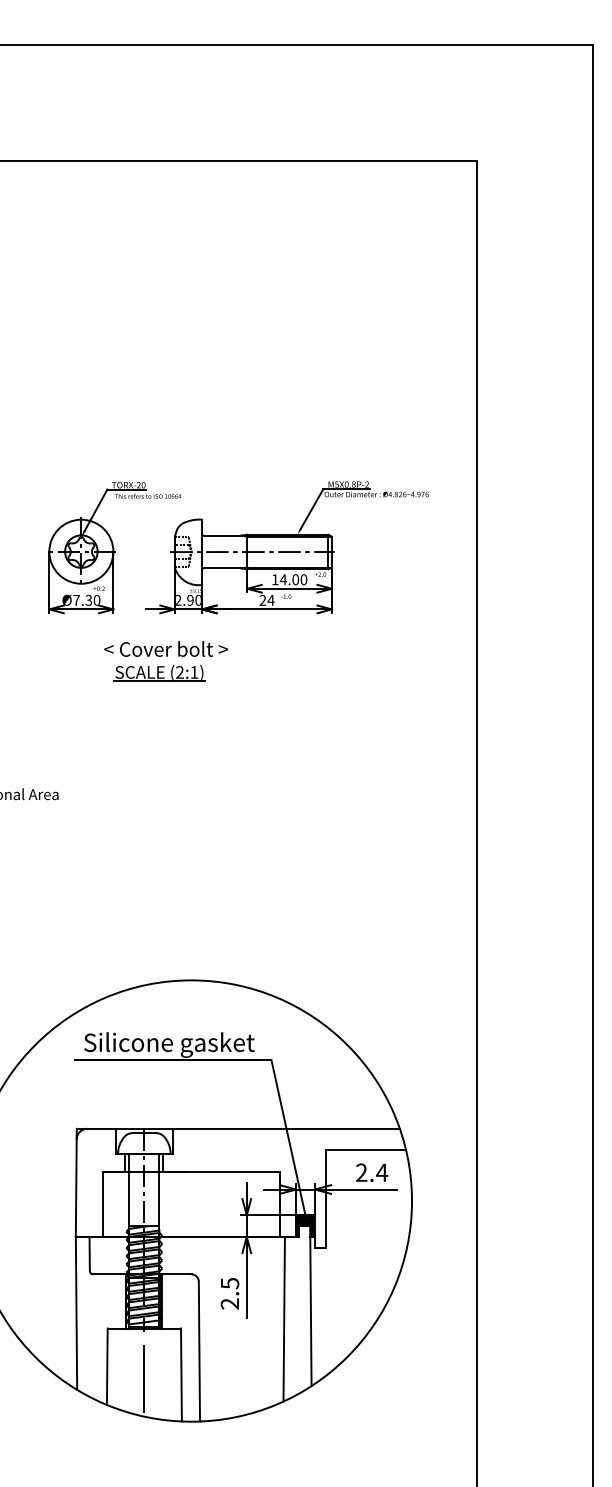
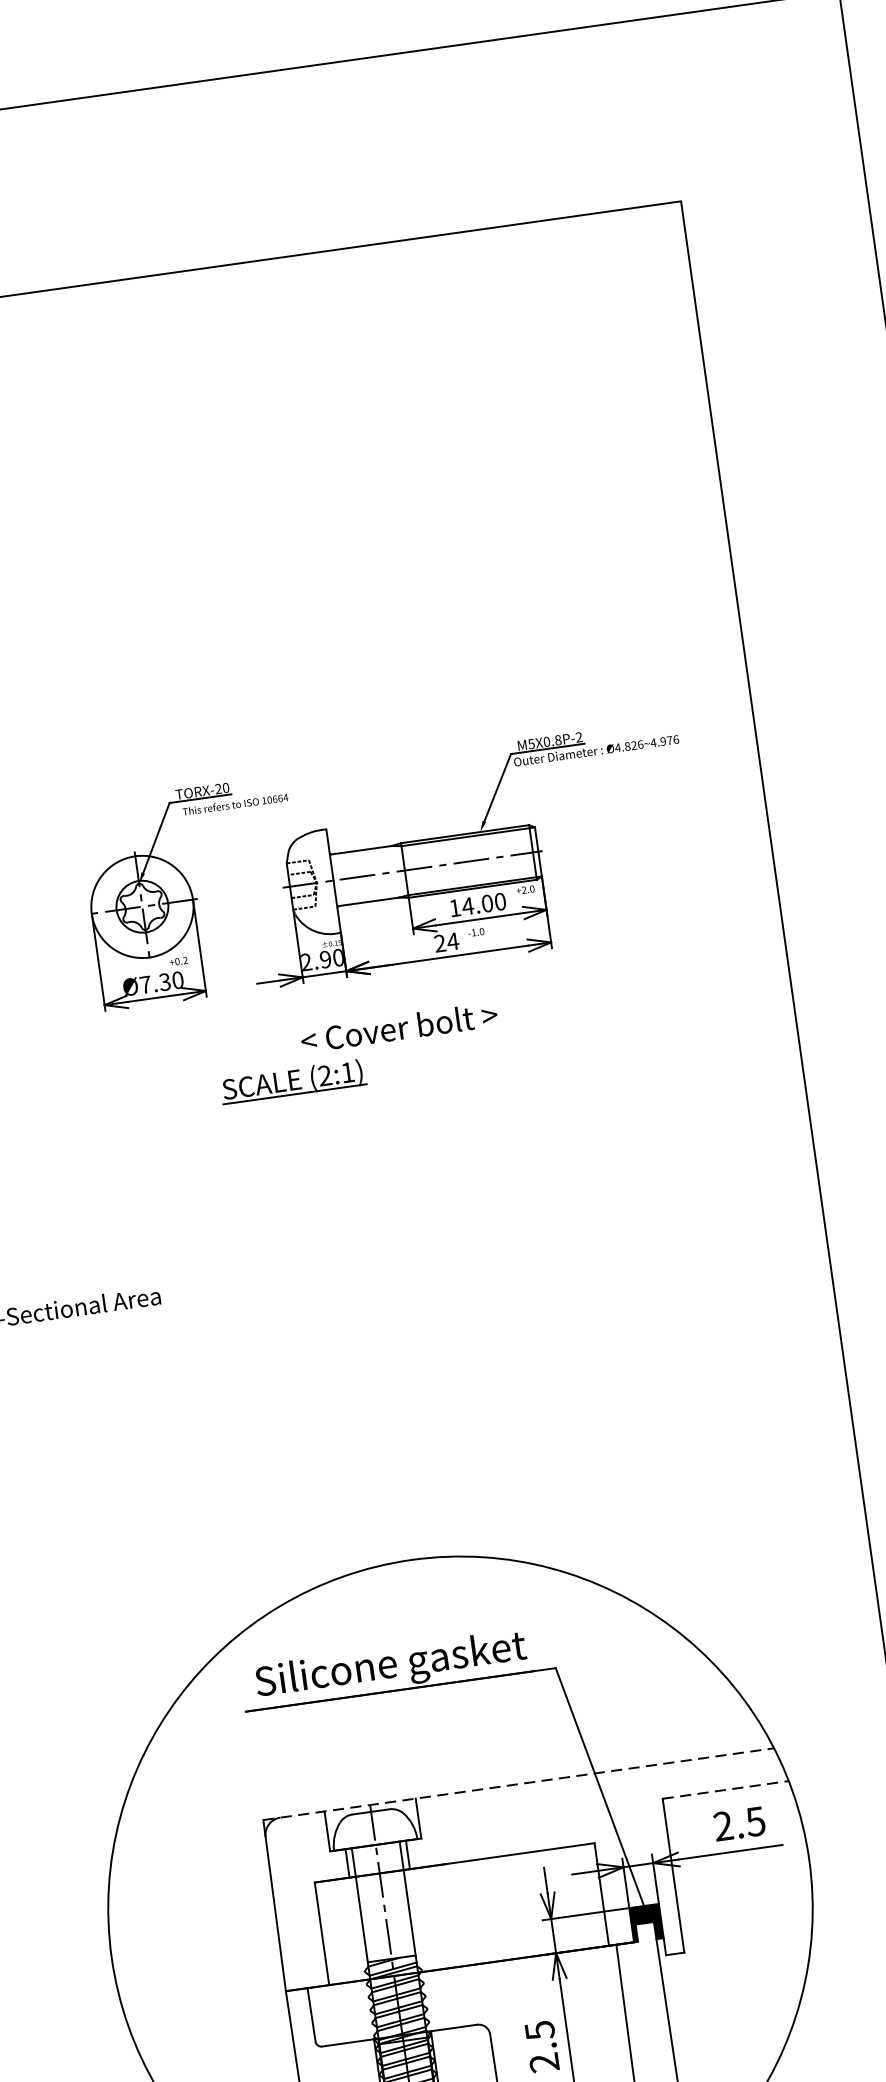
text: (166, 648) -> (399, 1026), moved
line: (238, 1128) -> (518, 1783), solid -> dashed
line: (366, 1150) -> (726, 1789), solid -> dashed
text: (382, 1172) -> (756, 1821), 4 -> 5

